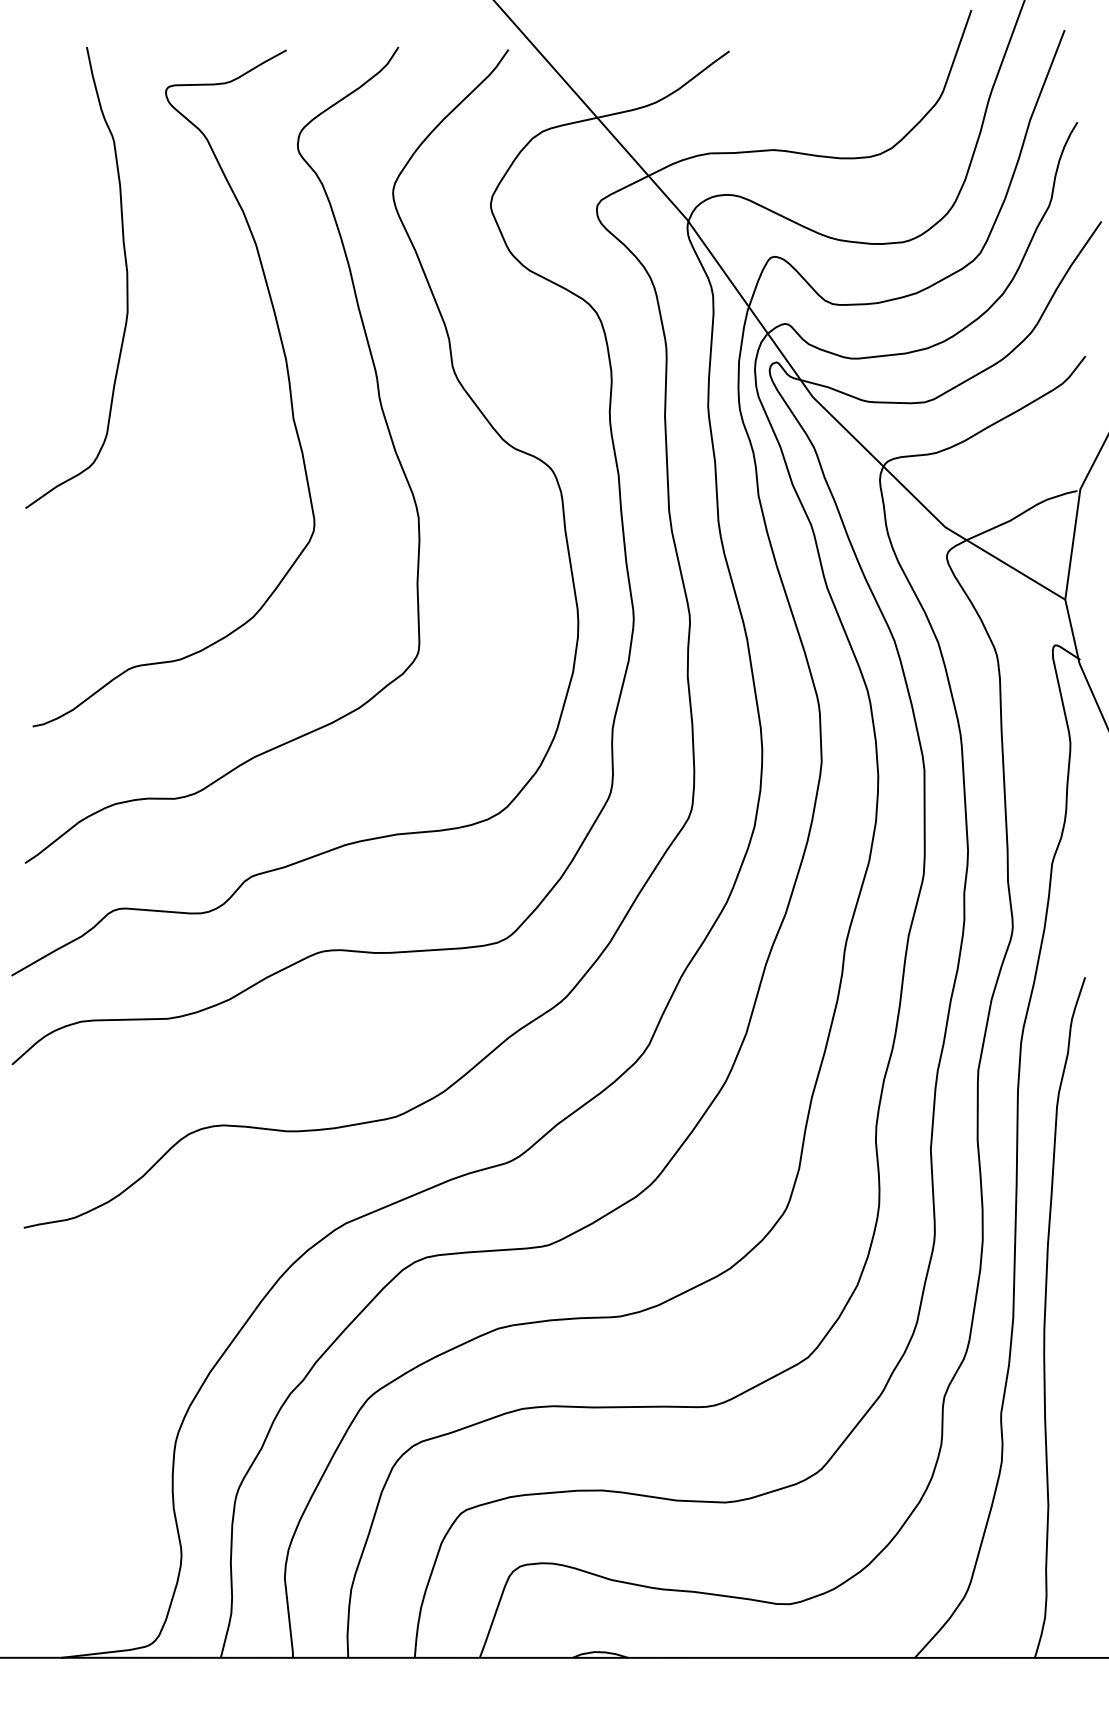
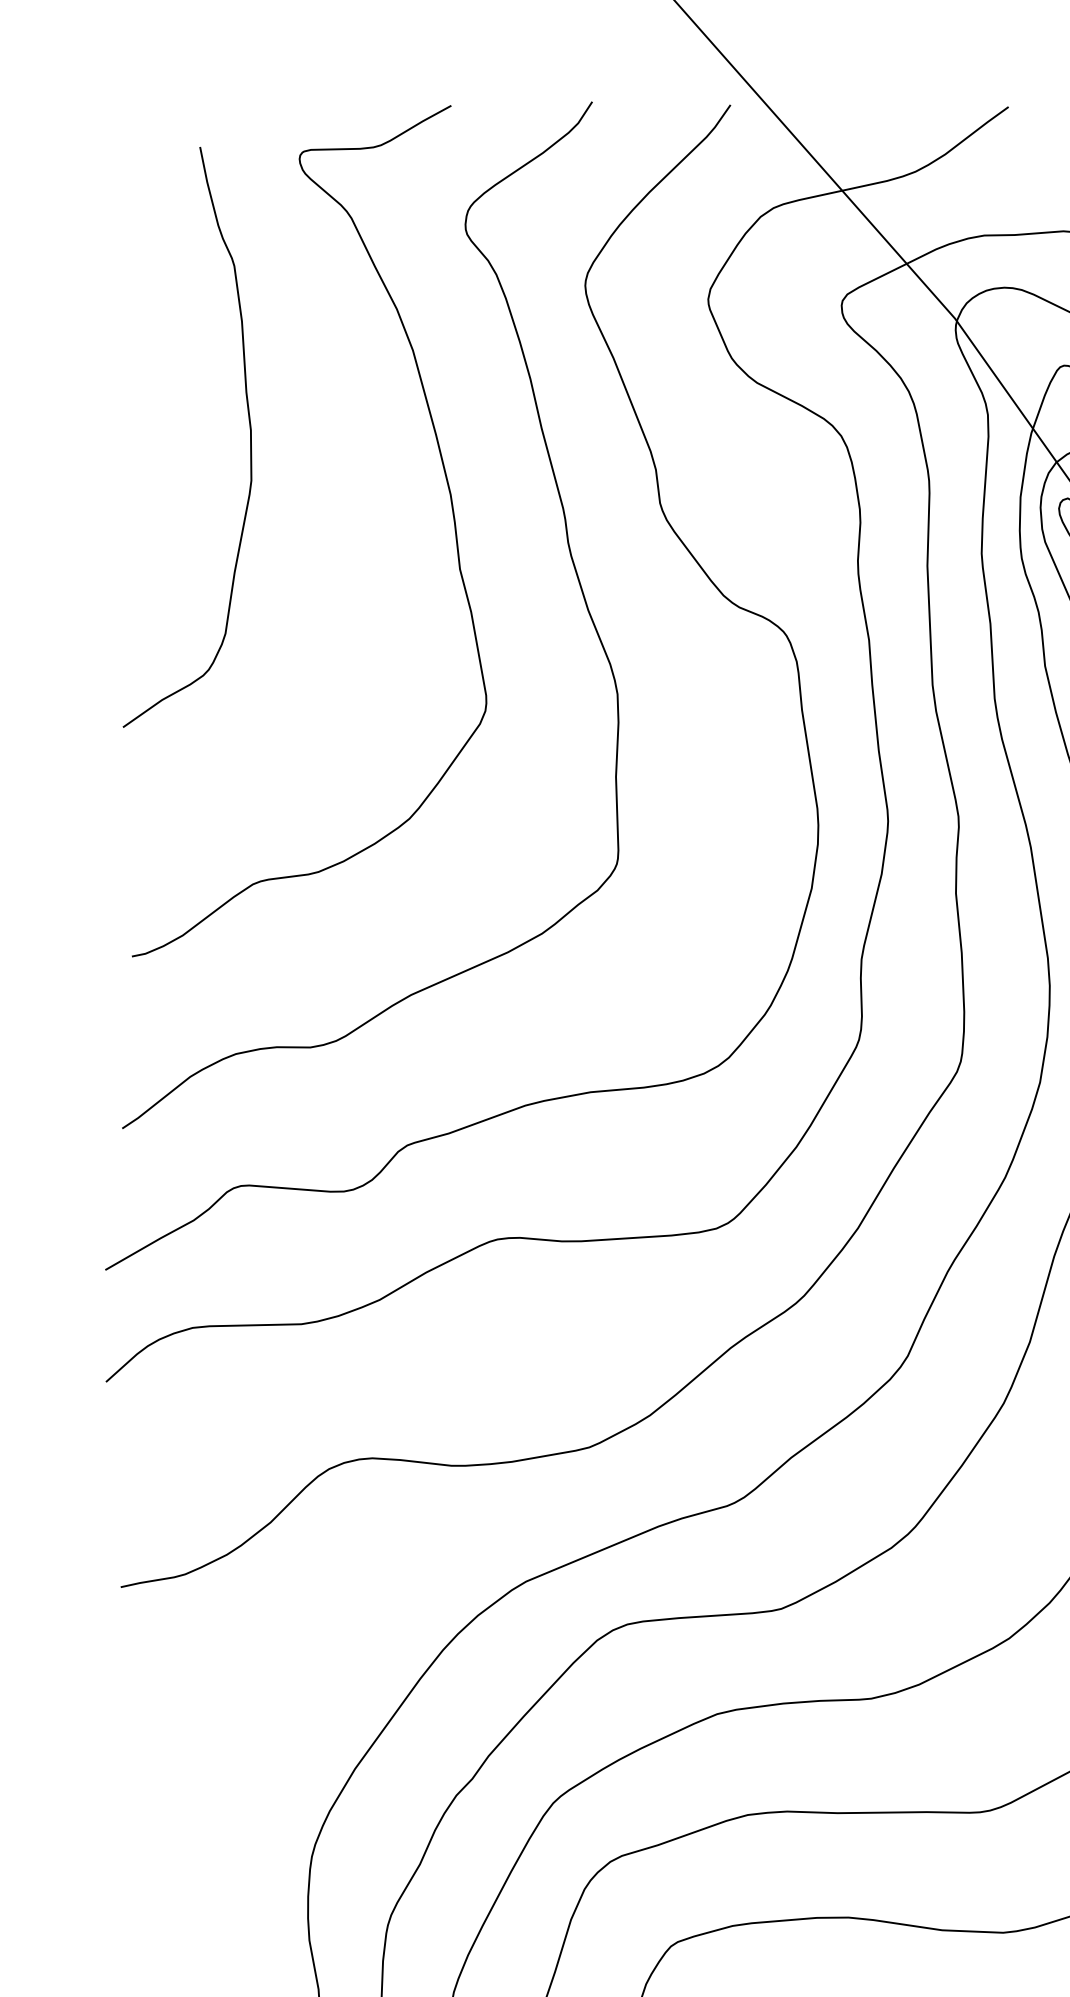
curve: (125, 268) -> (248, 425), moved

